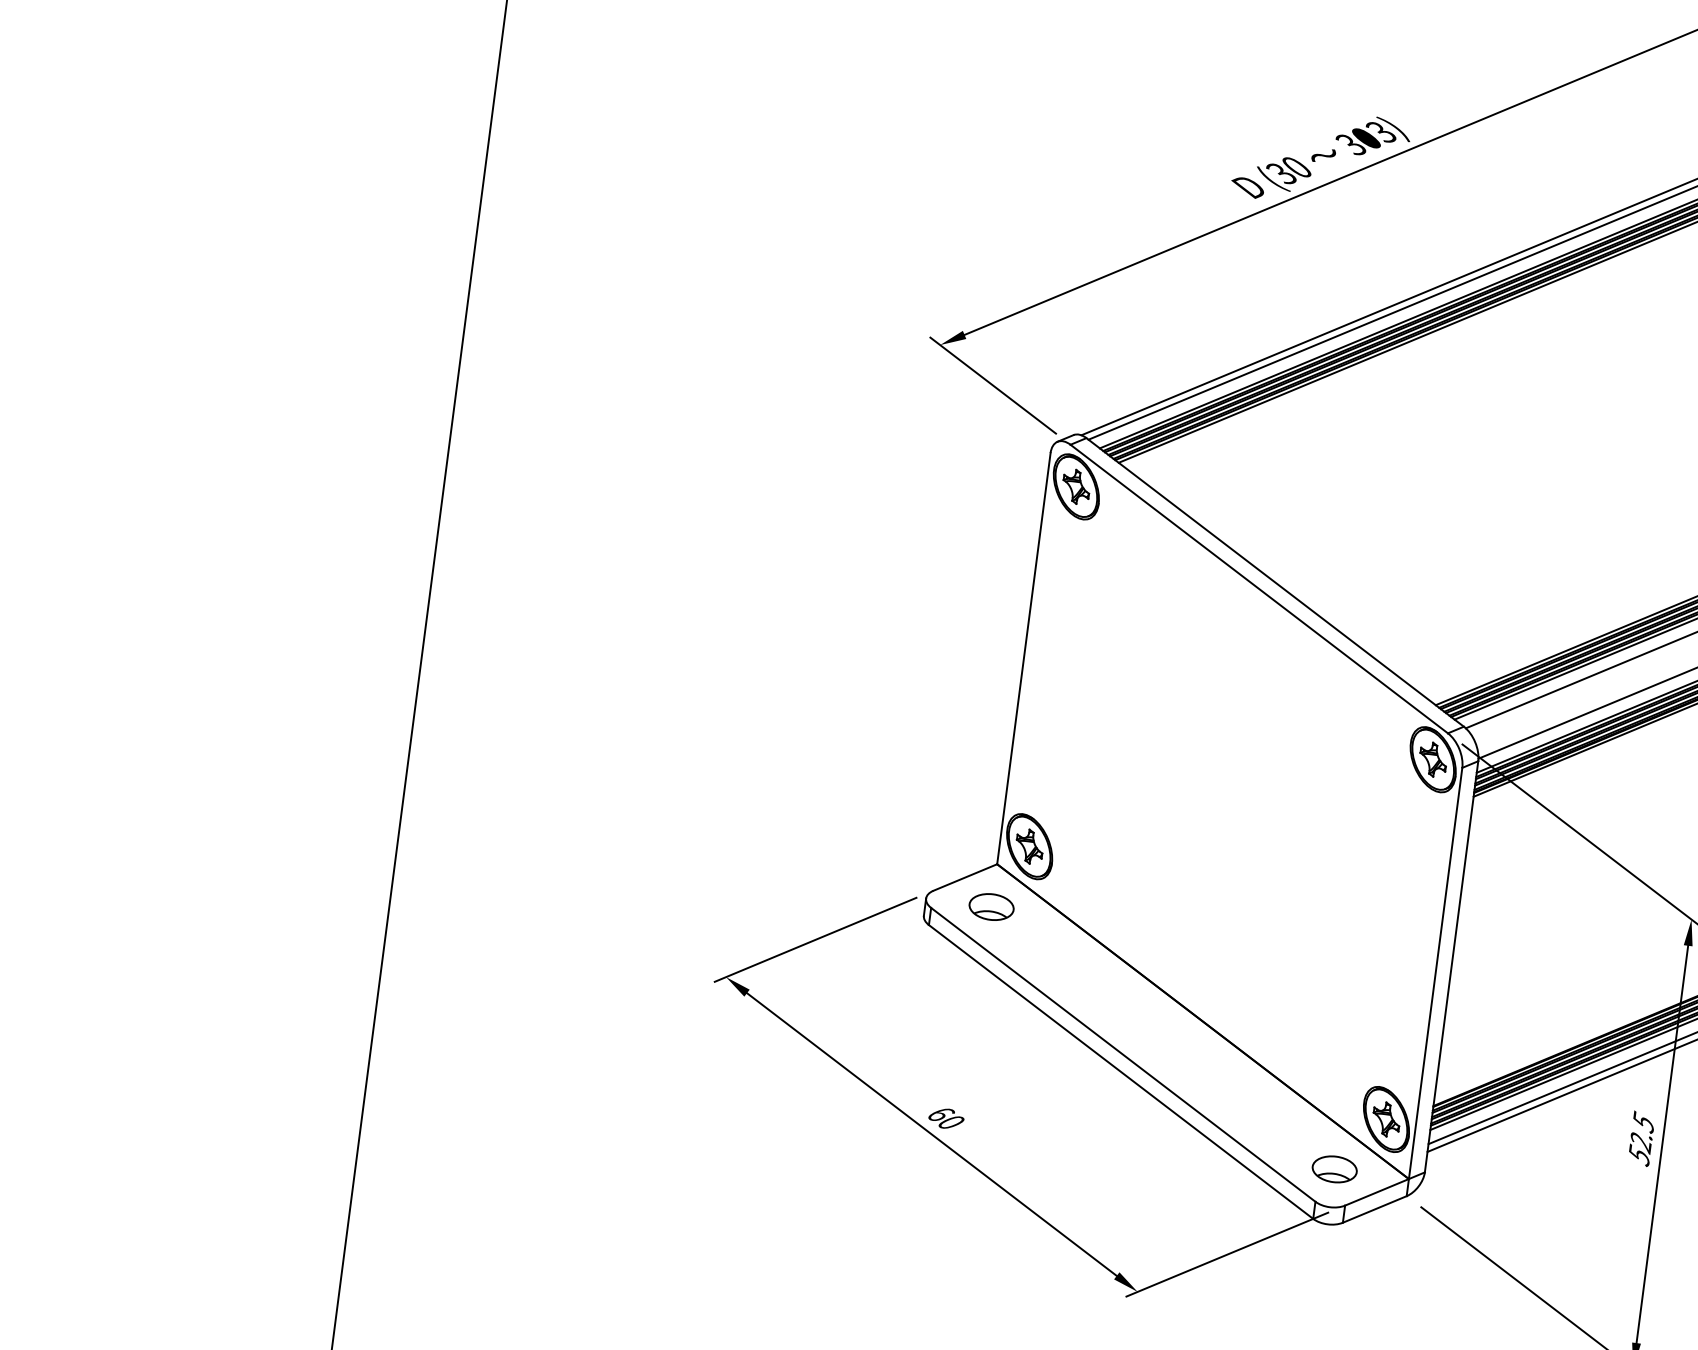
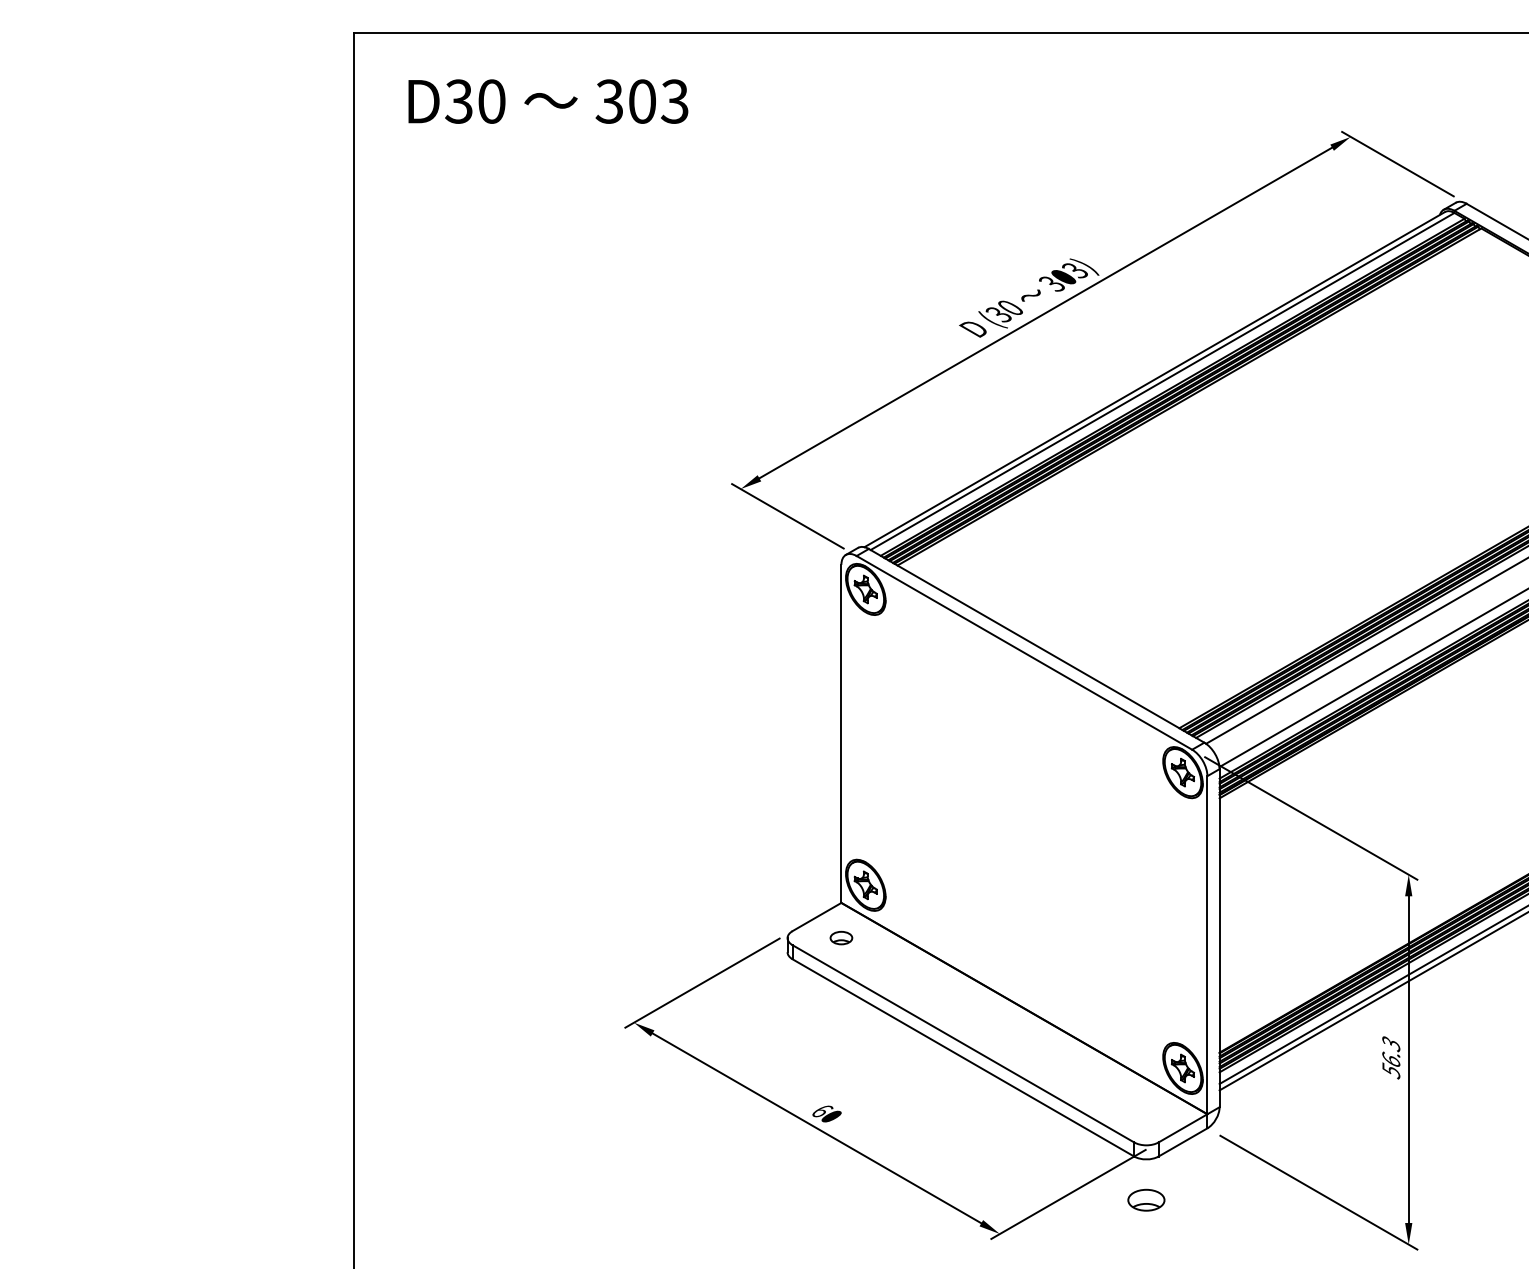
part: (991, 906) -> (841, 937), size x0.6
text: (1642, 1133) -> (1391, 1052), 52.5 -> 56.3
part: (1334, 1168) -> (1146, 1199), moved

